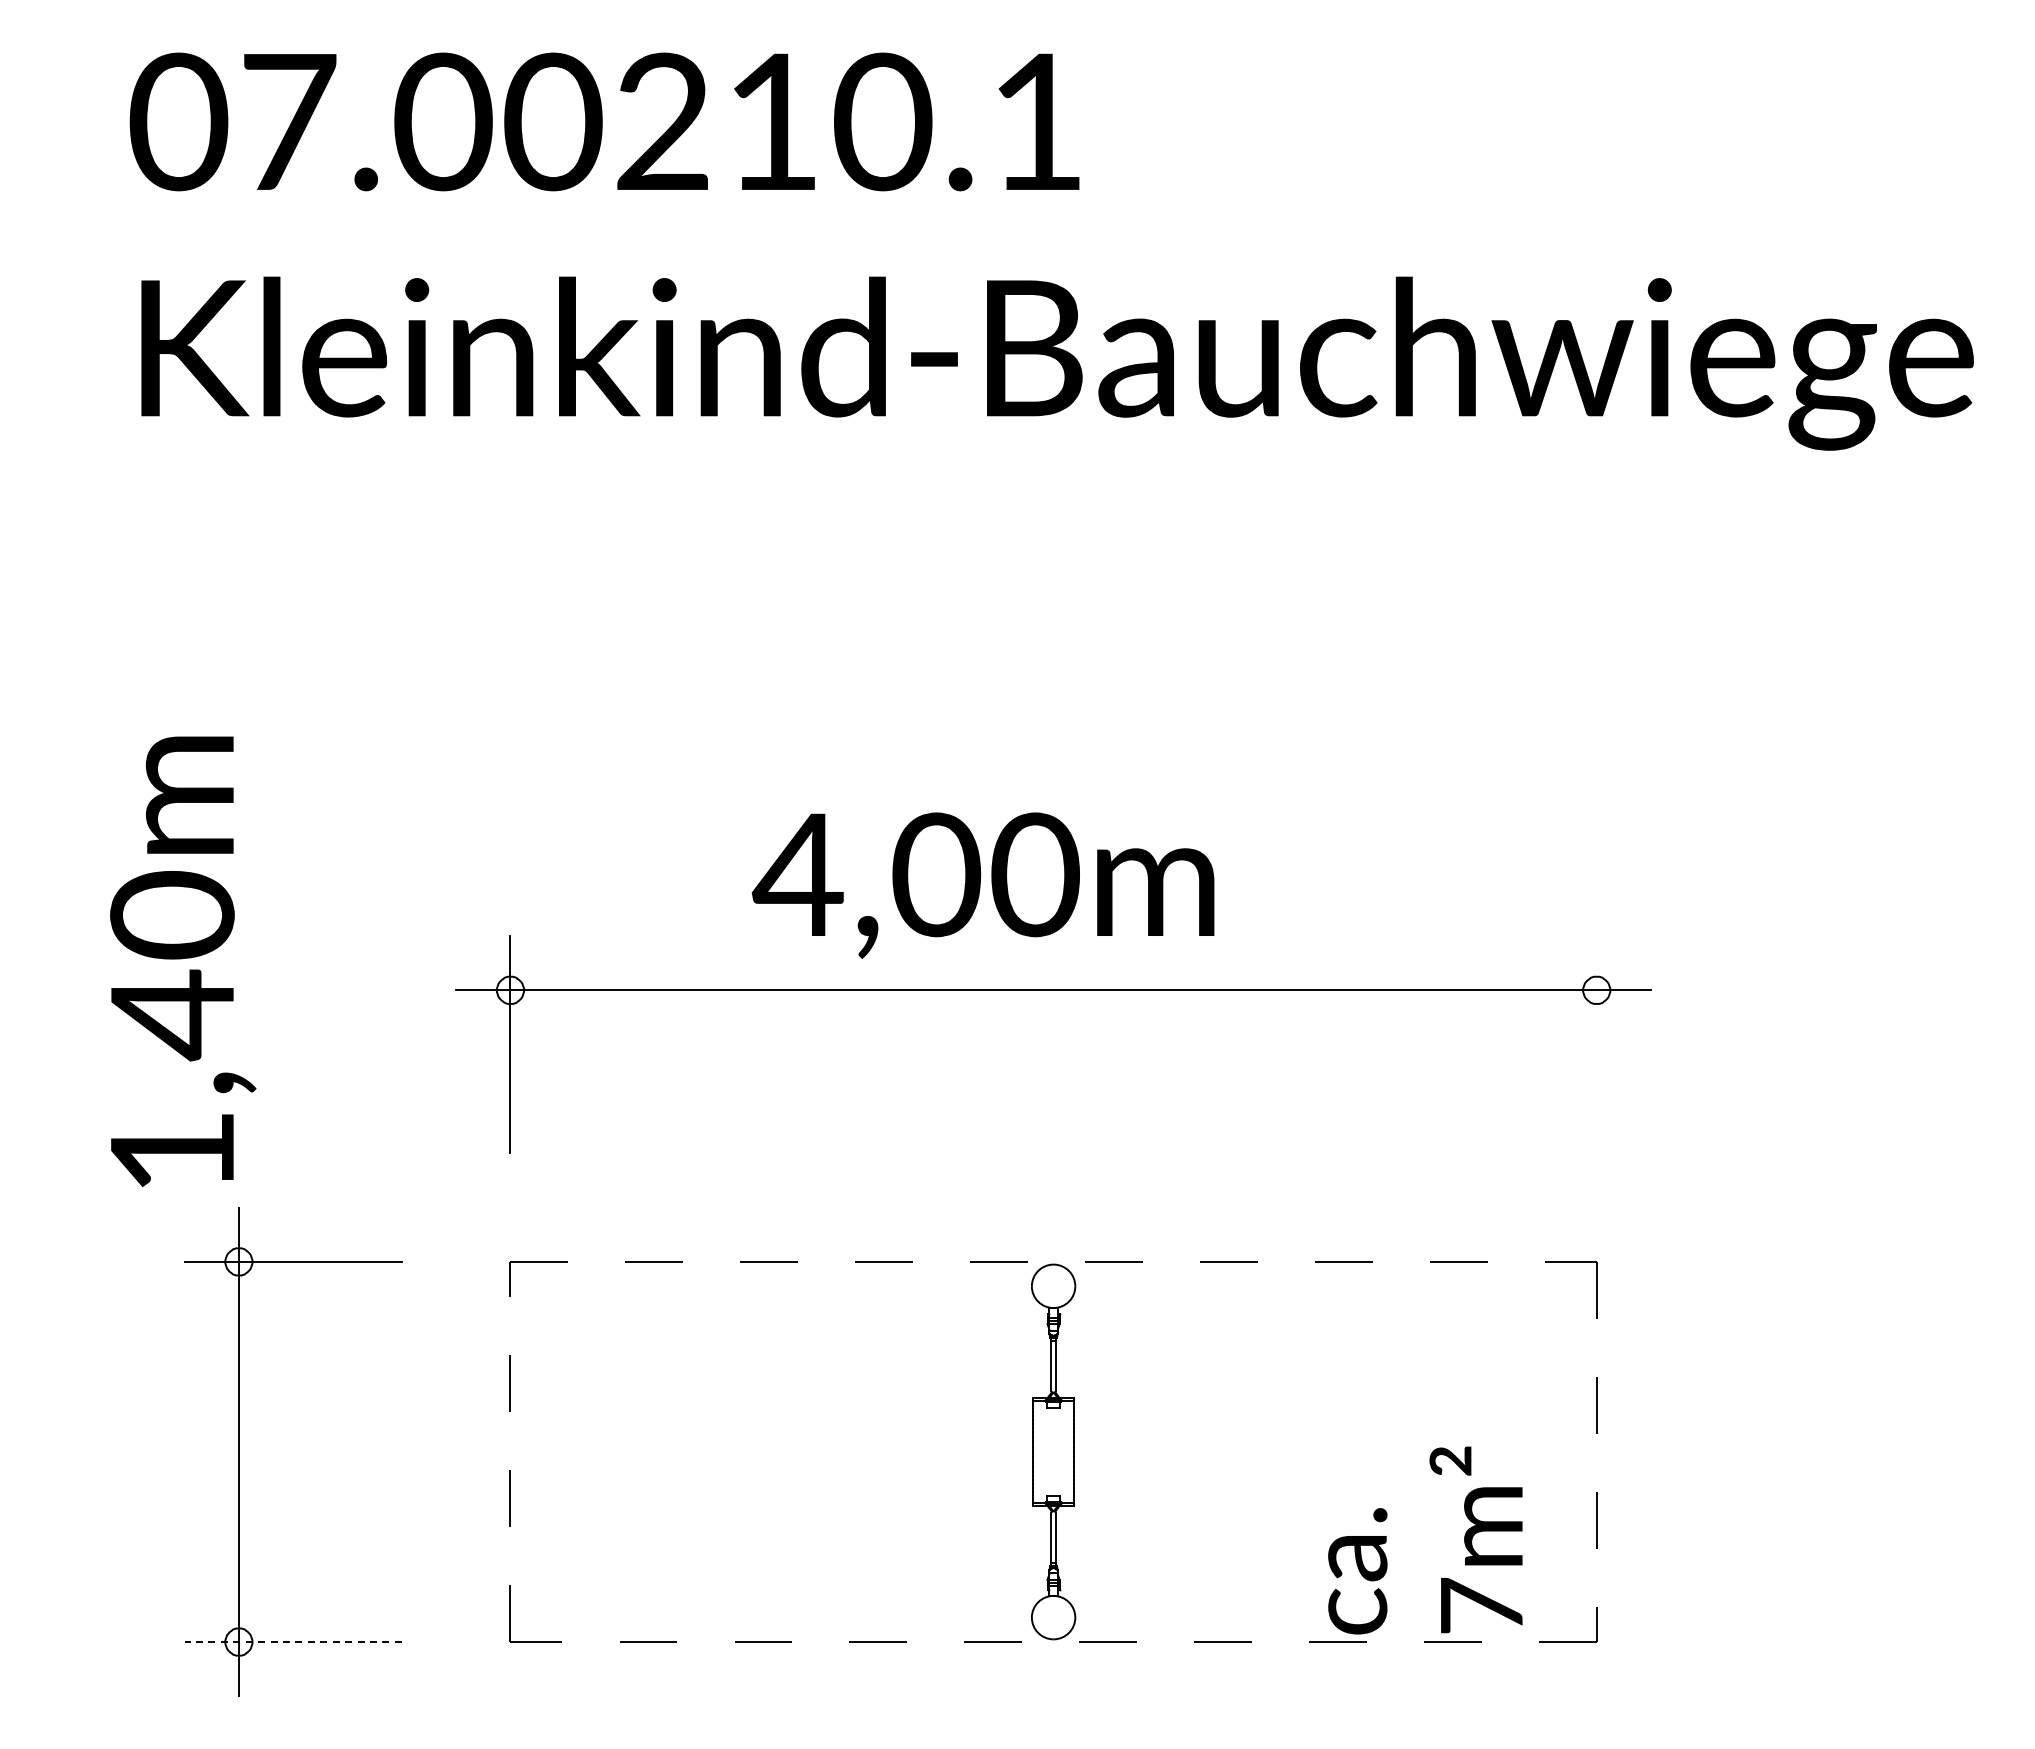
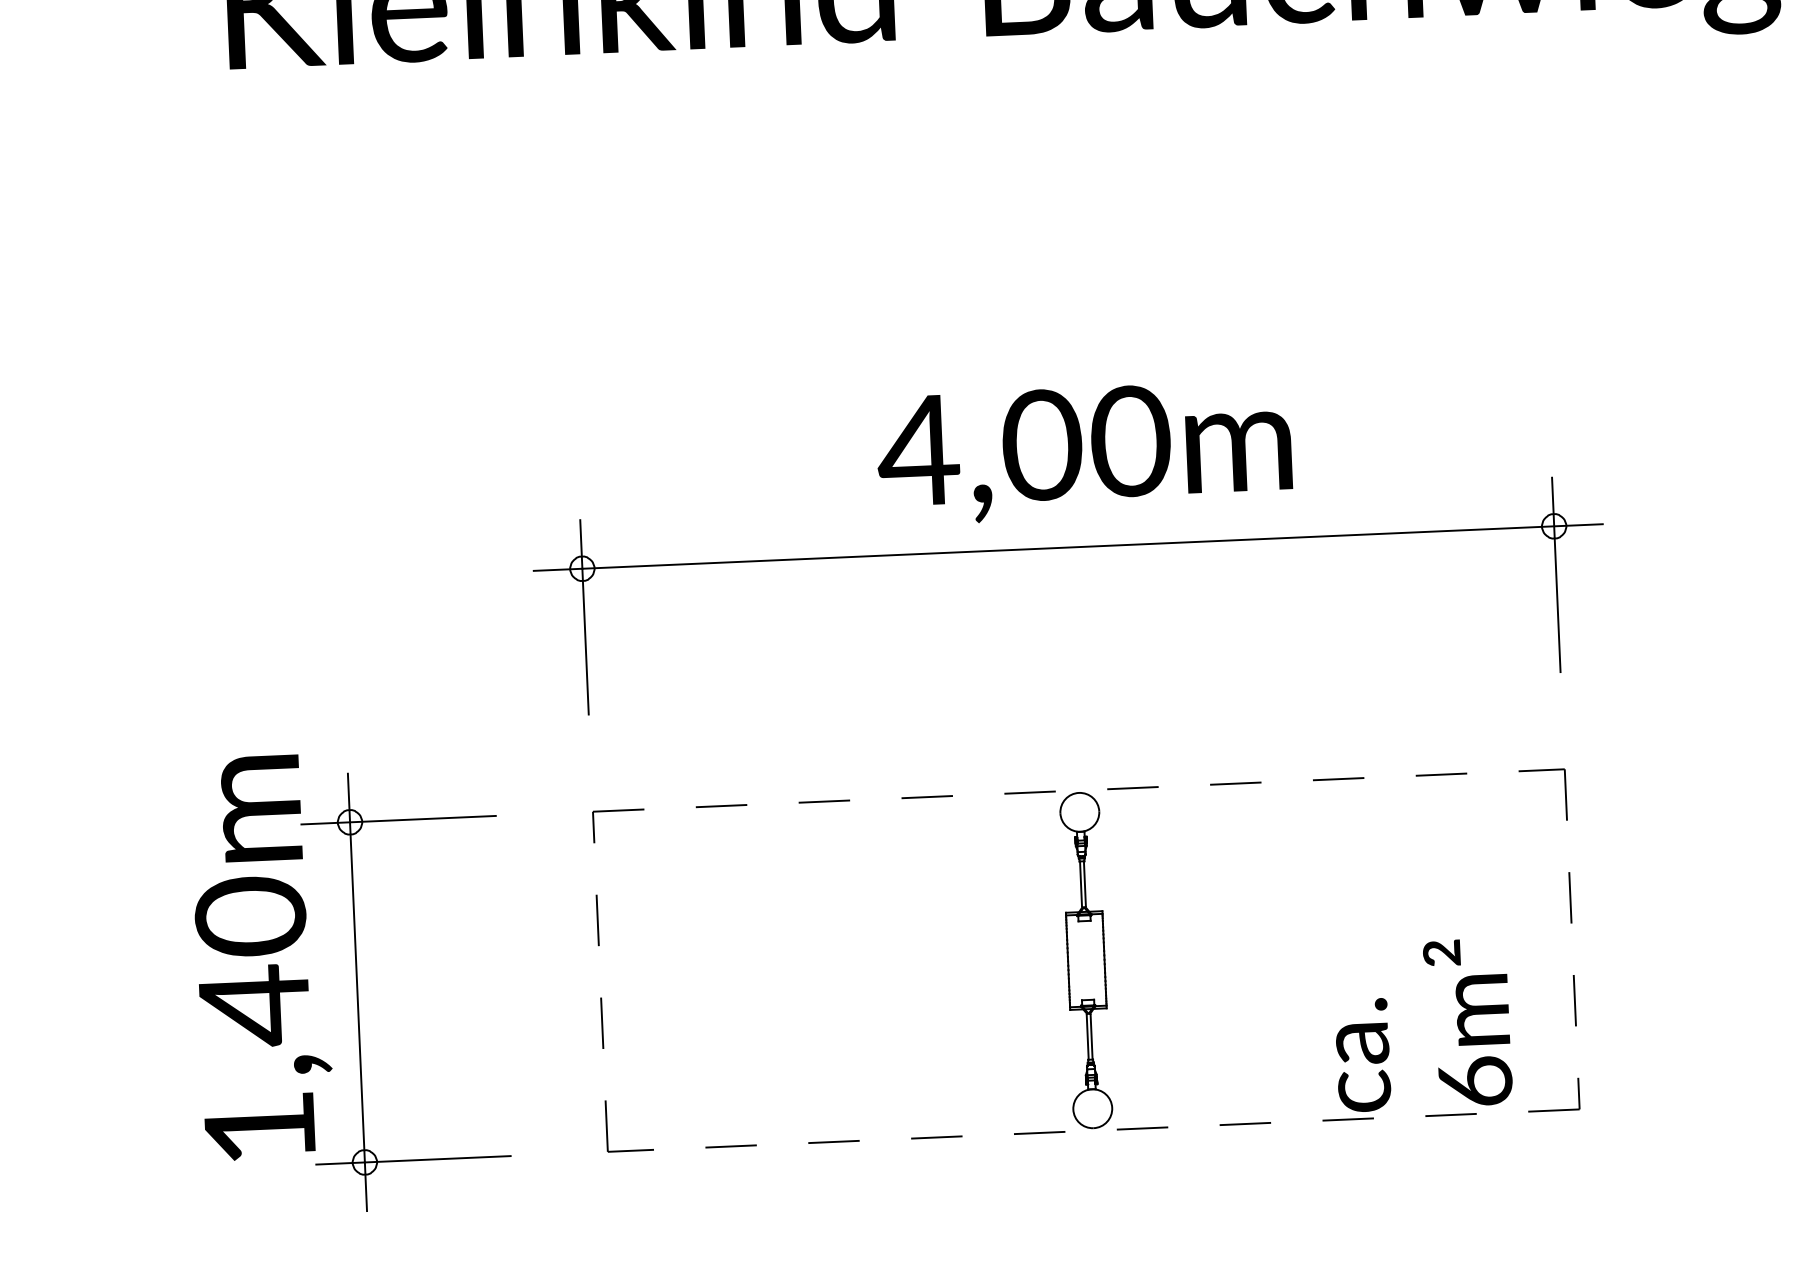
text: (982, 885) -> (1083, 452), moved
text: (183, 961) -> (262, 957), moved
line: (1596, 1044) -> (1556, 574), added
text: (1482, 1605) -> (1476, 1081), 7m² -> 6m²
line: (293, 1642) -> (413, 1160), dashed -> solid

